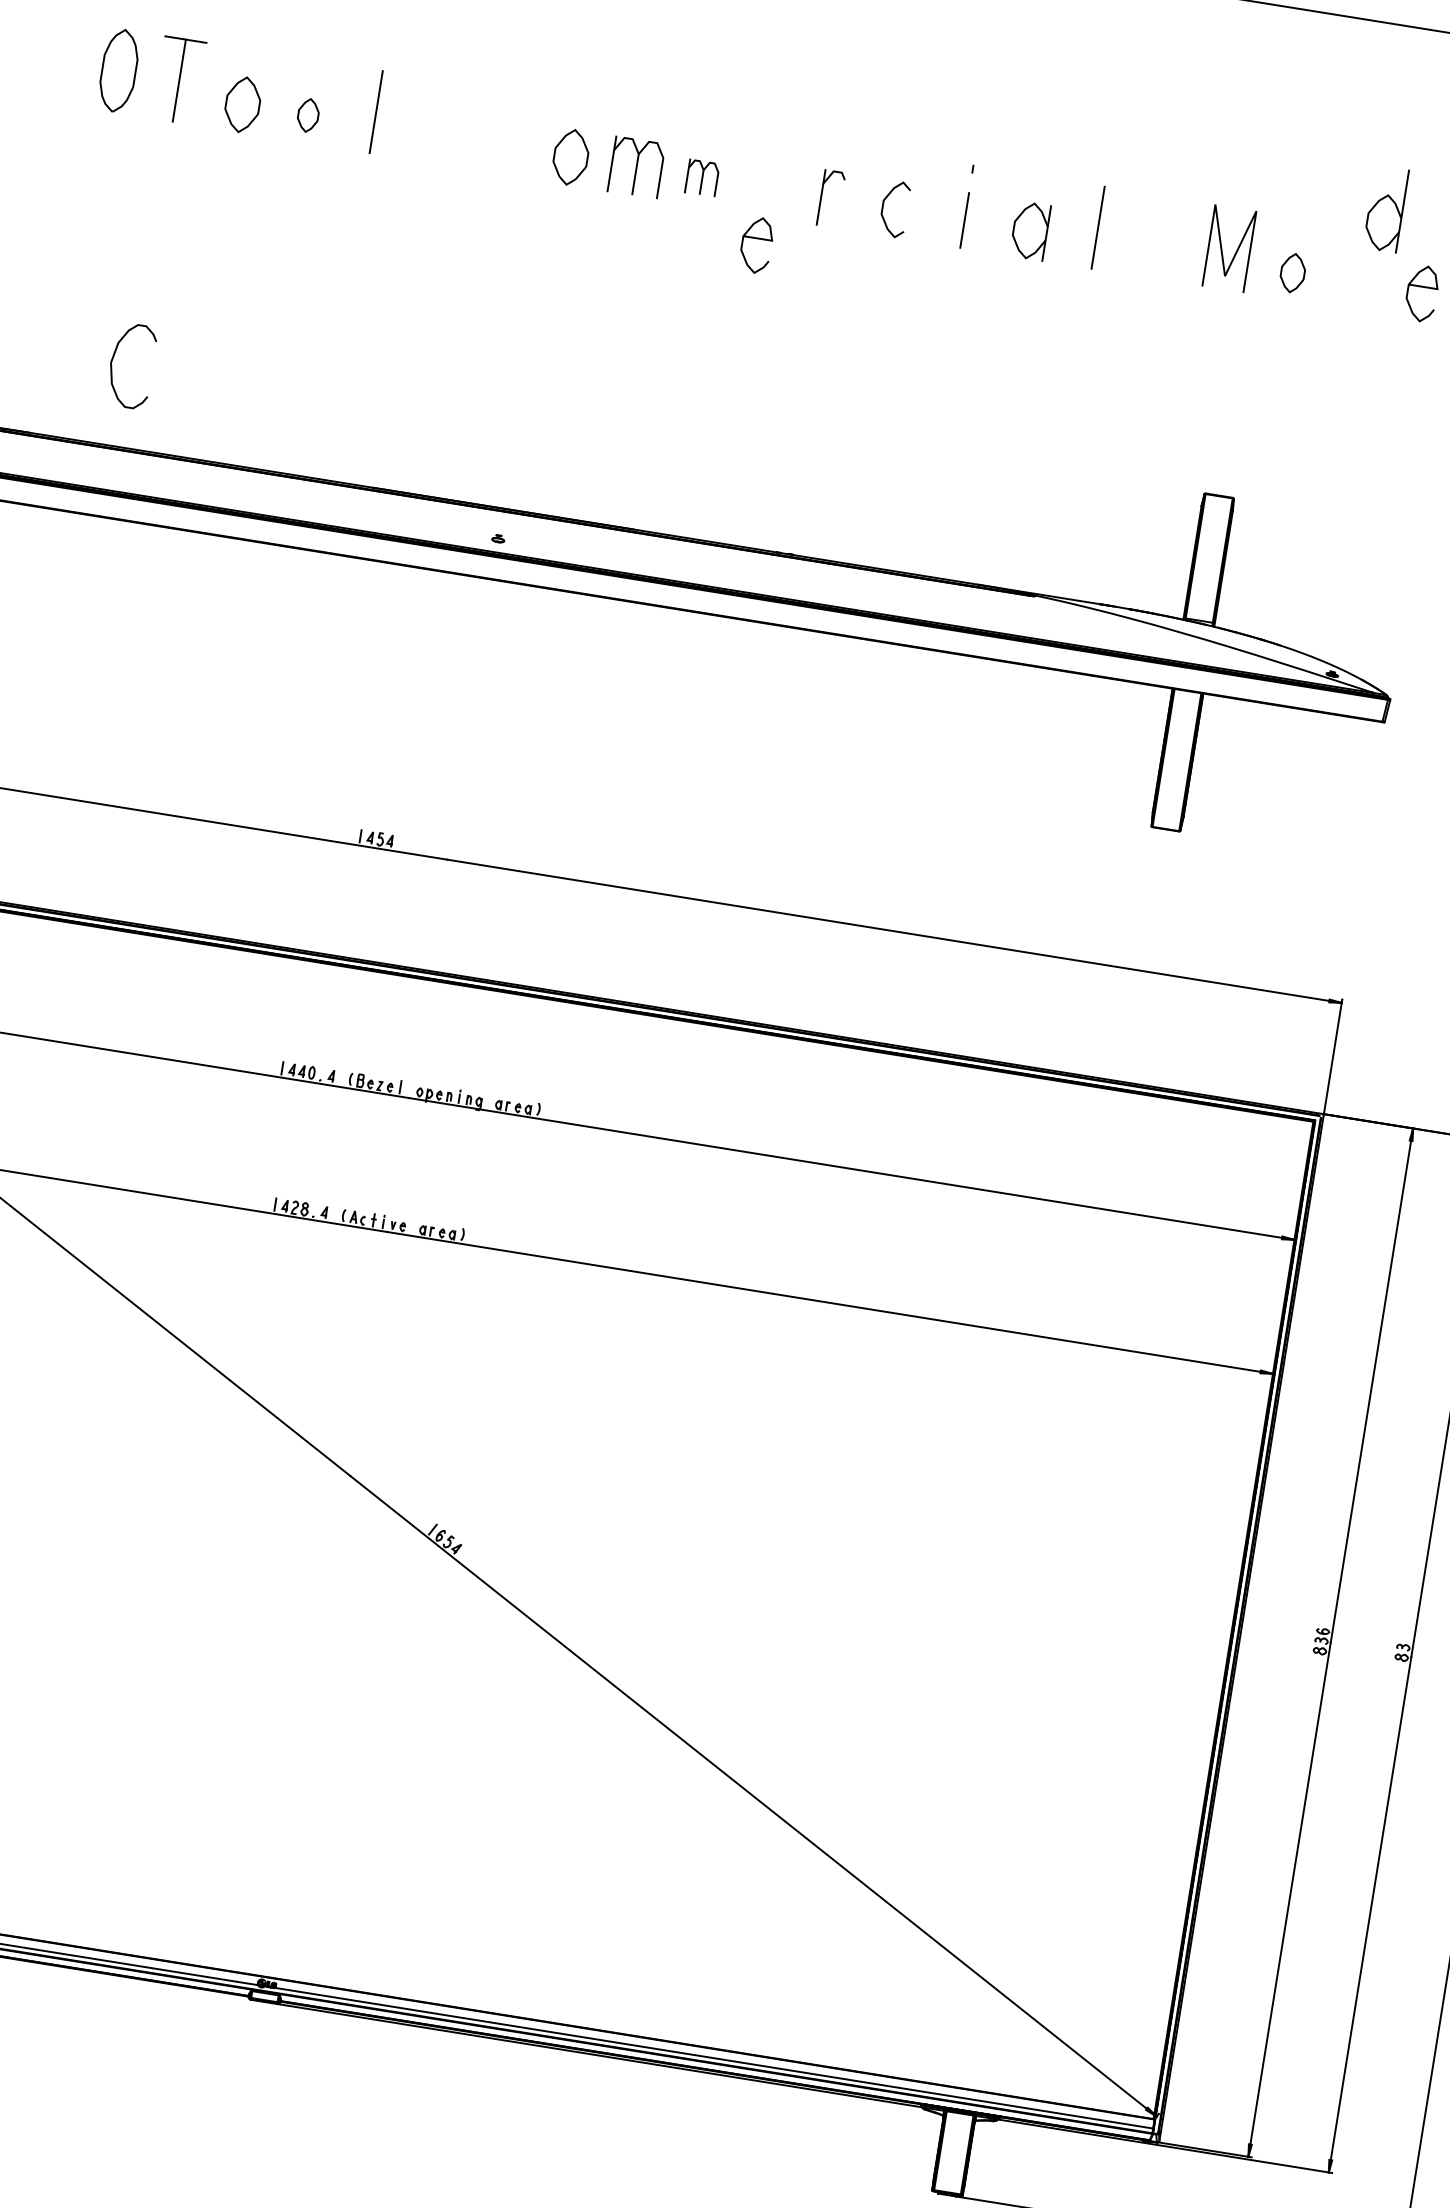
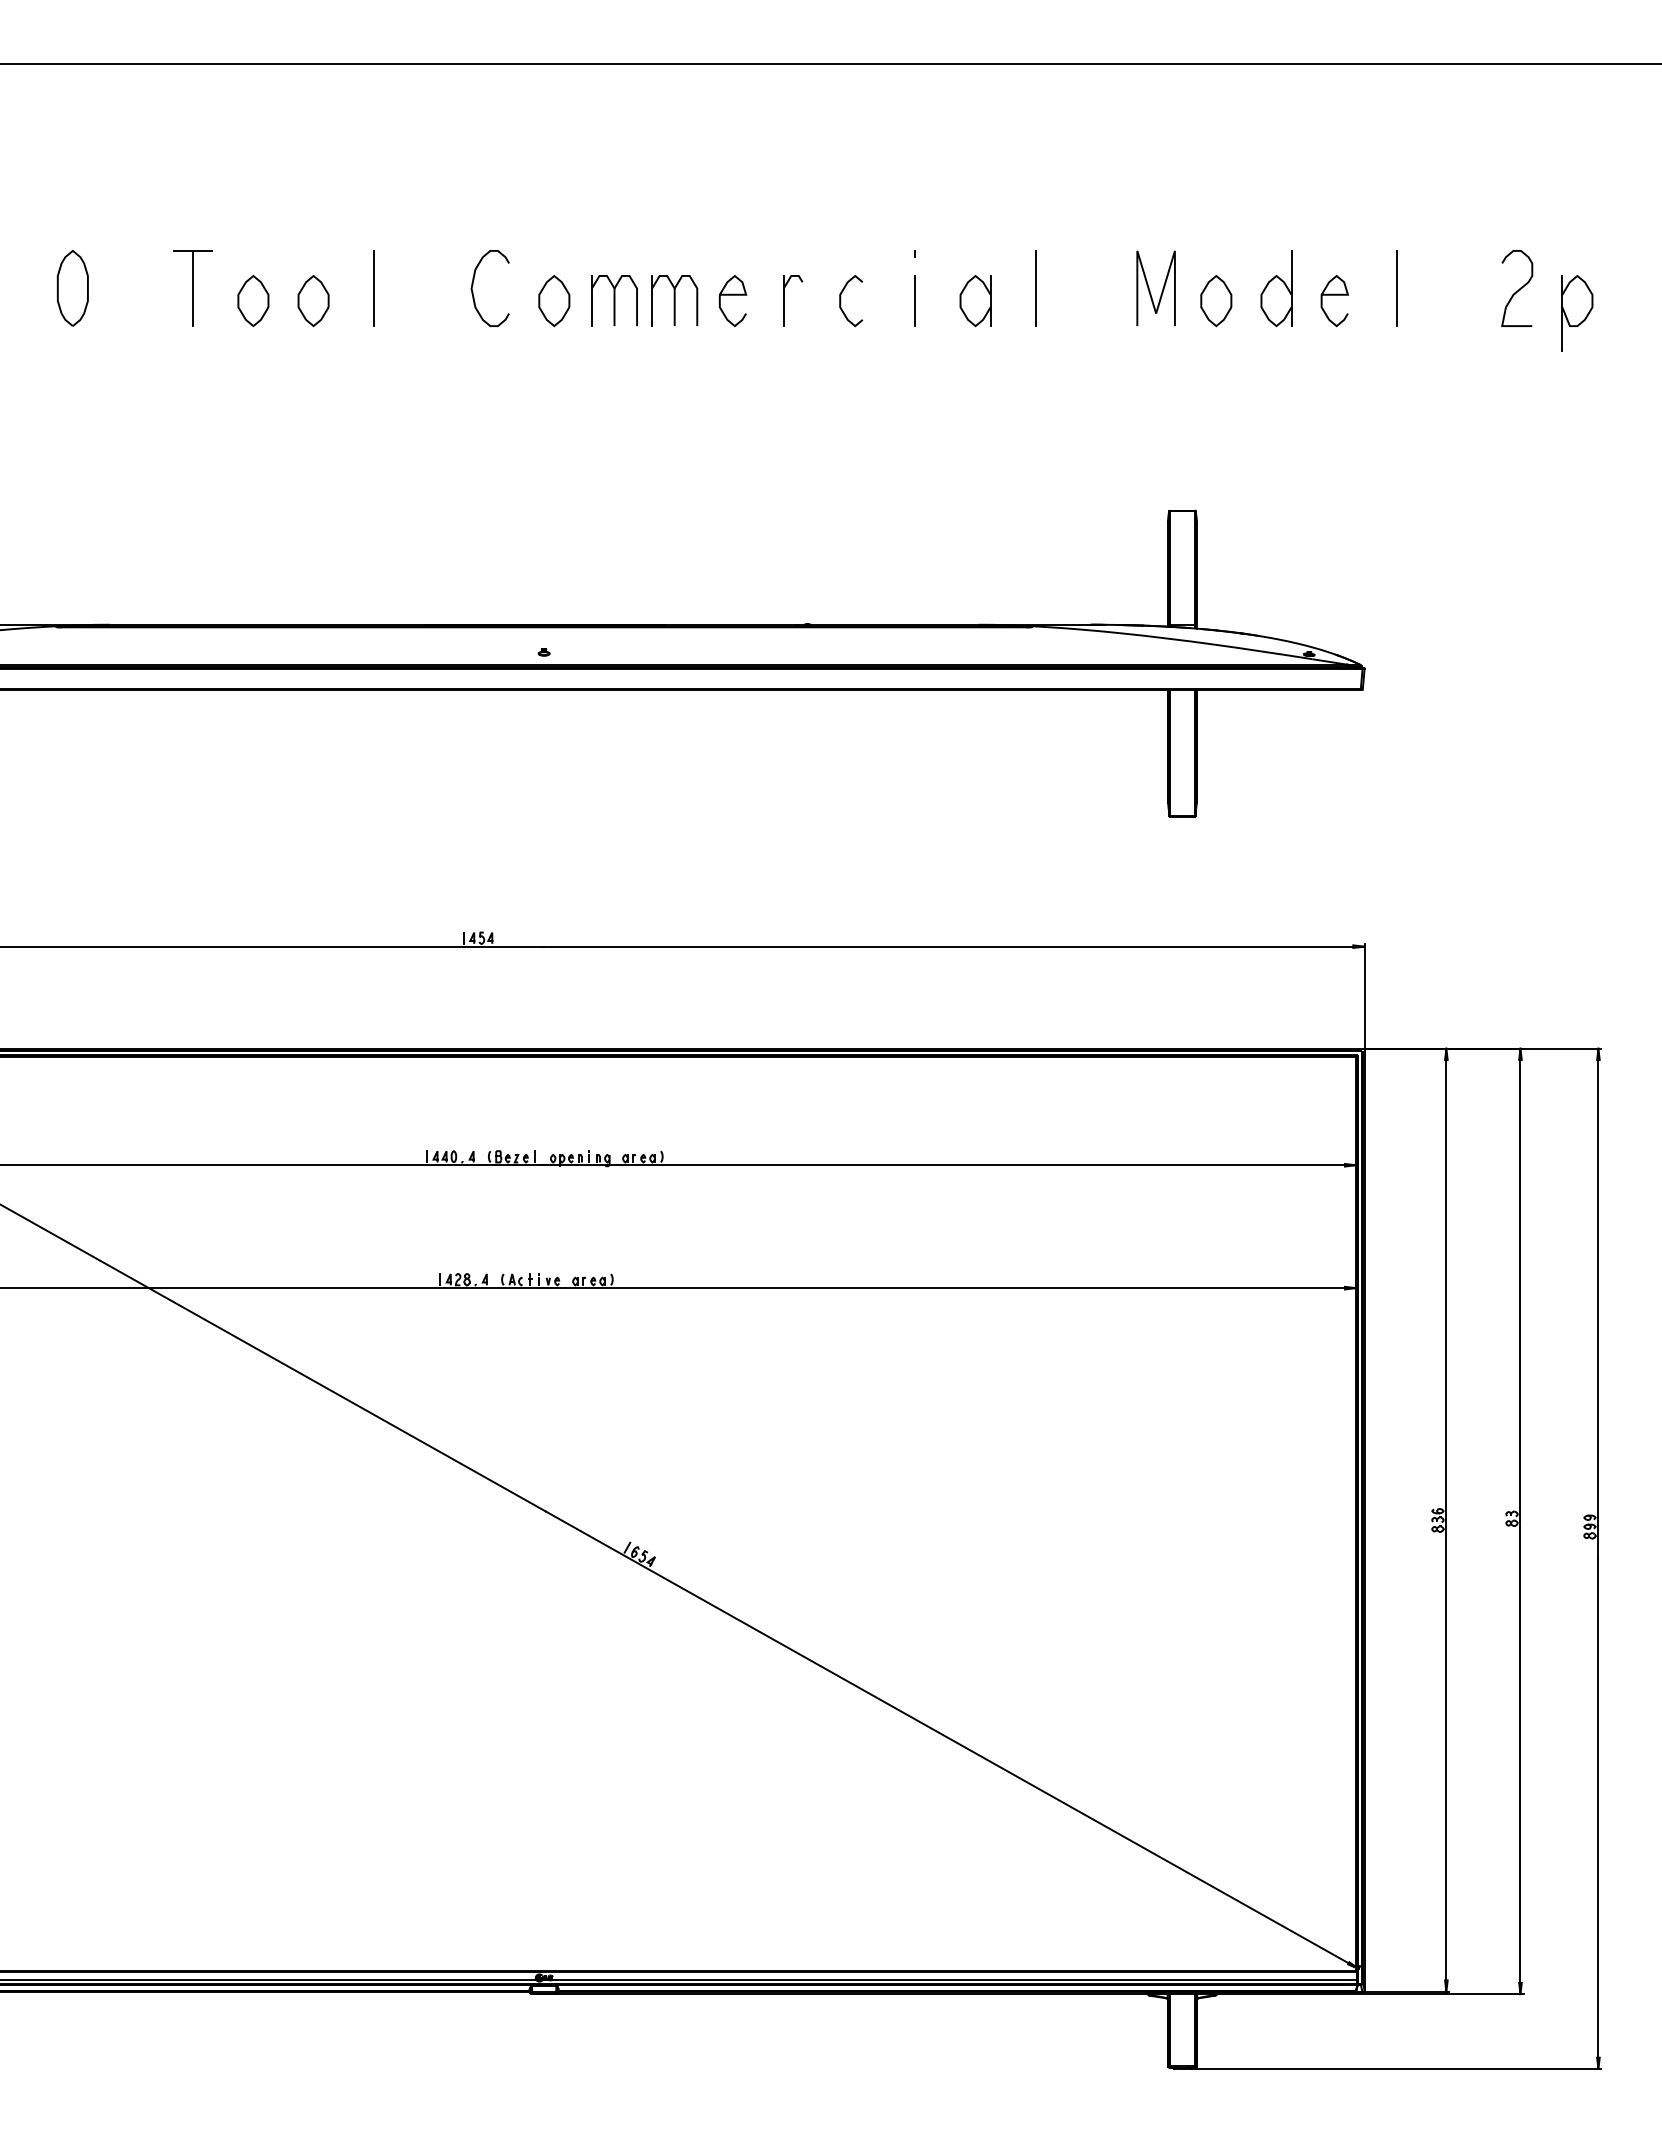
part: (118, 70) -> (72, 288), moved
part: (308, 115) -> (313, 301), size x1.67
part: (702, 177) -> (674, 300), size x1.67
part: (1386, 209) -> (1276, 288), moved
curve: (757, 239) -> (732, 295), moved
part: (1292, 273) -> (1216, 301), size x1.43
curve: (113, 359) -> (473, 285), moved

